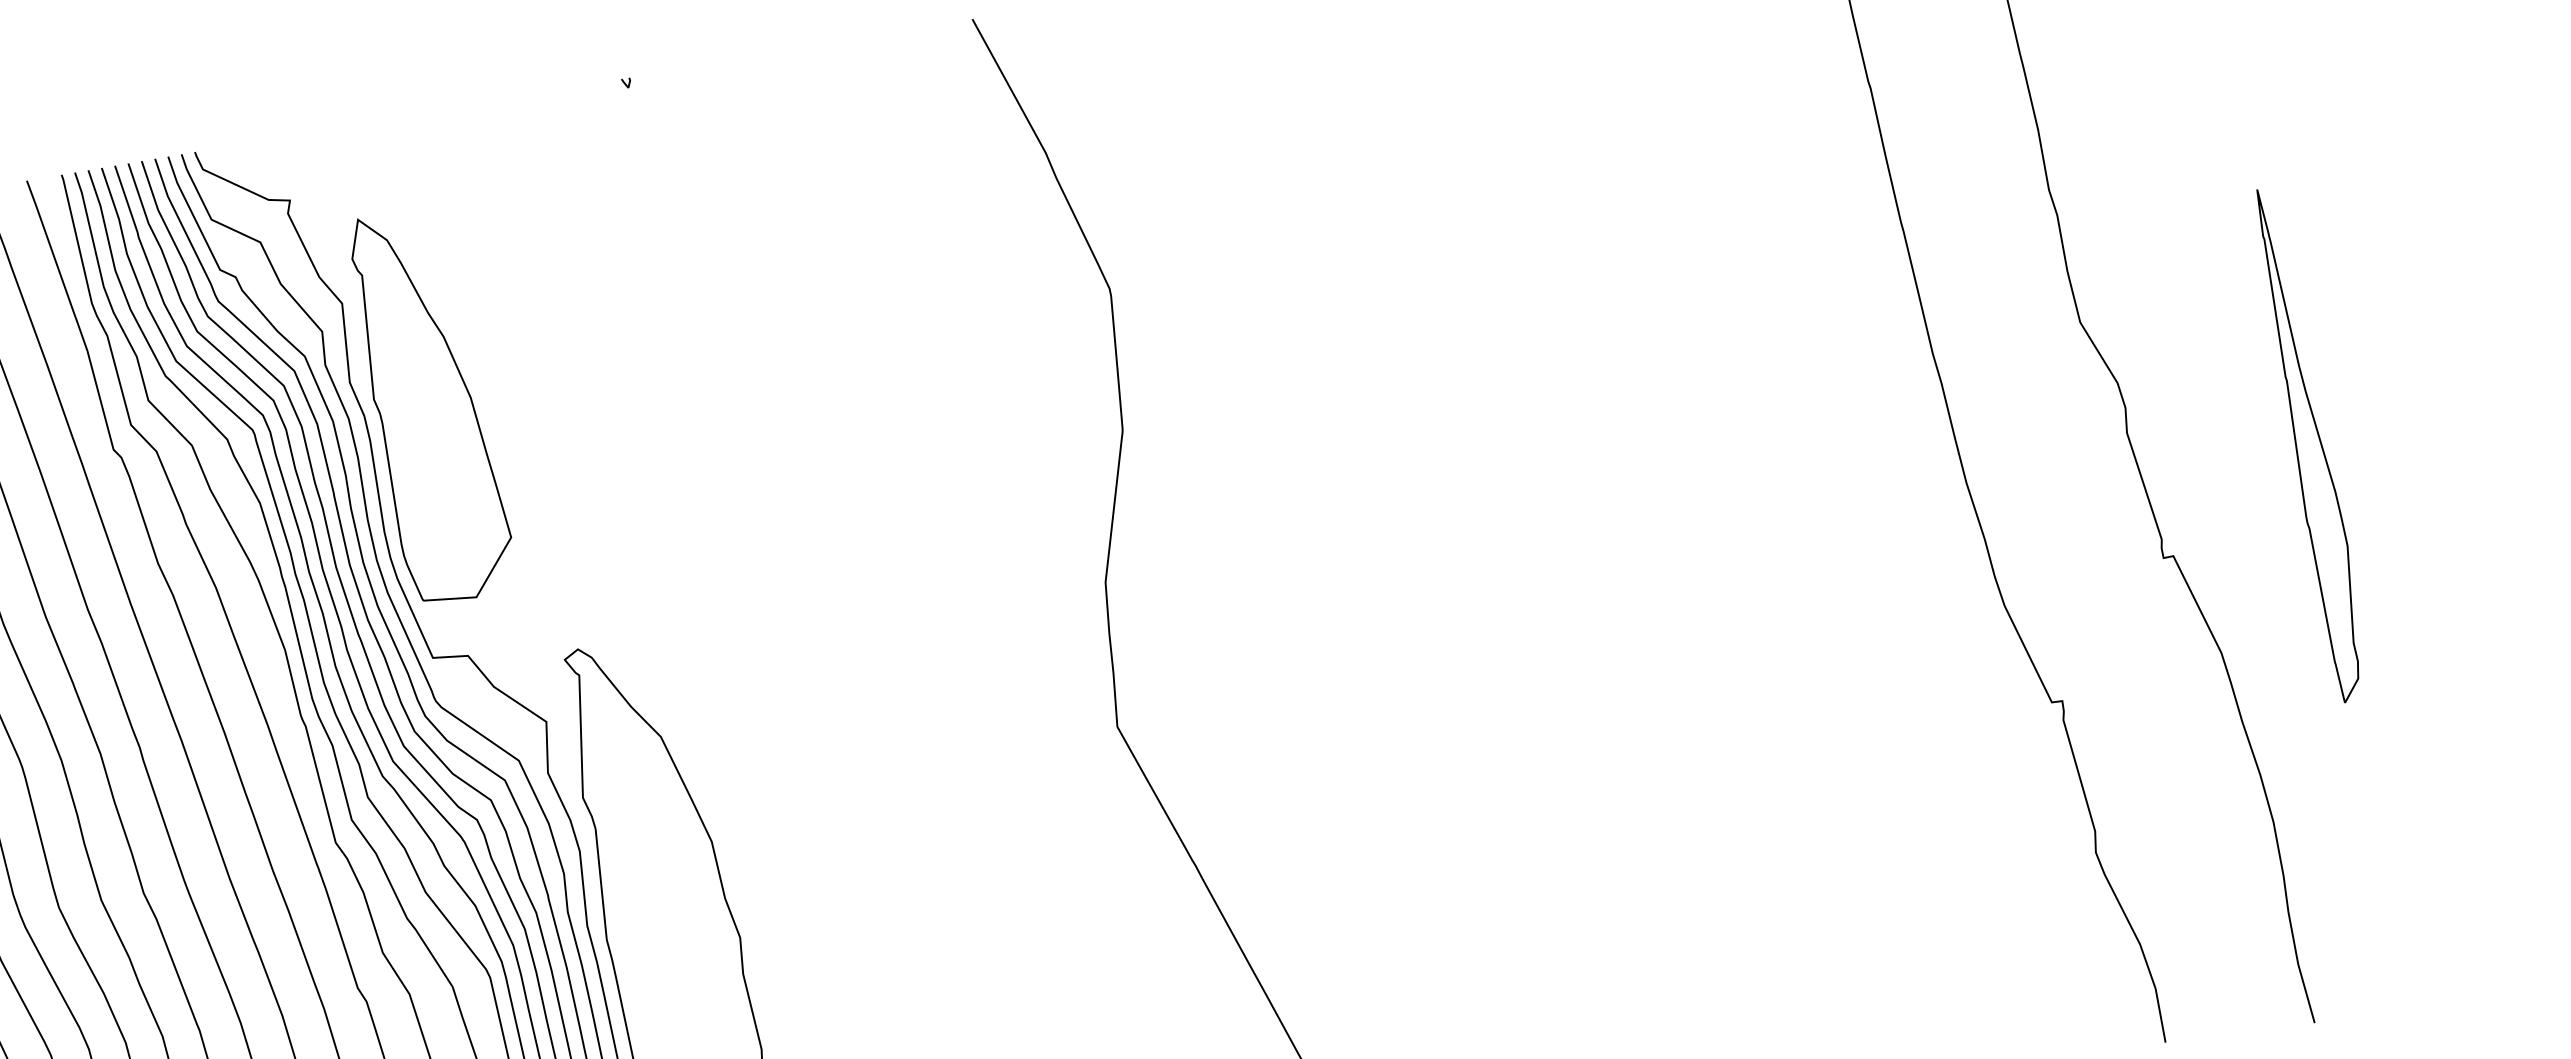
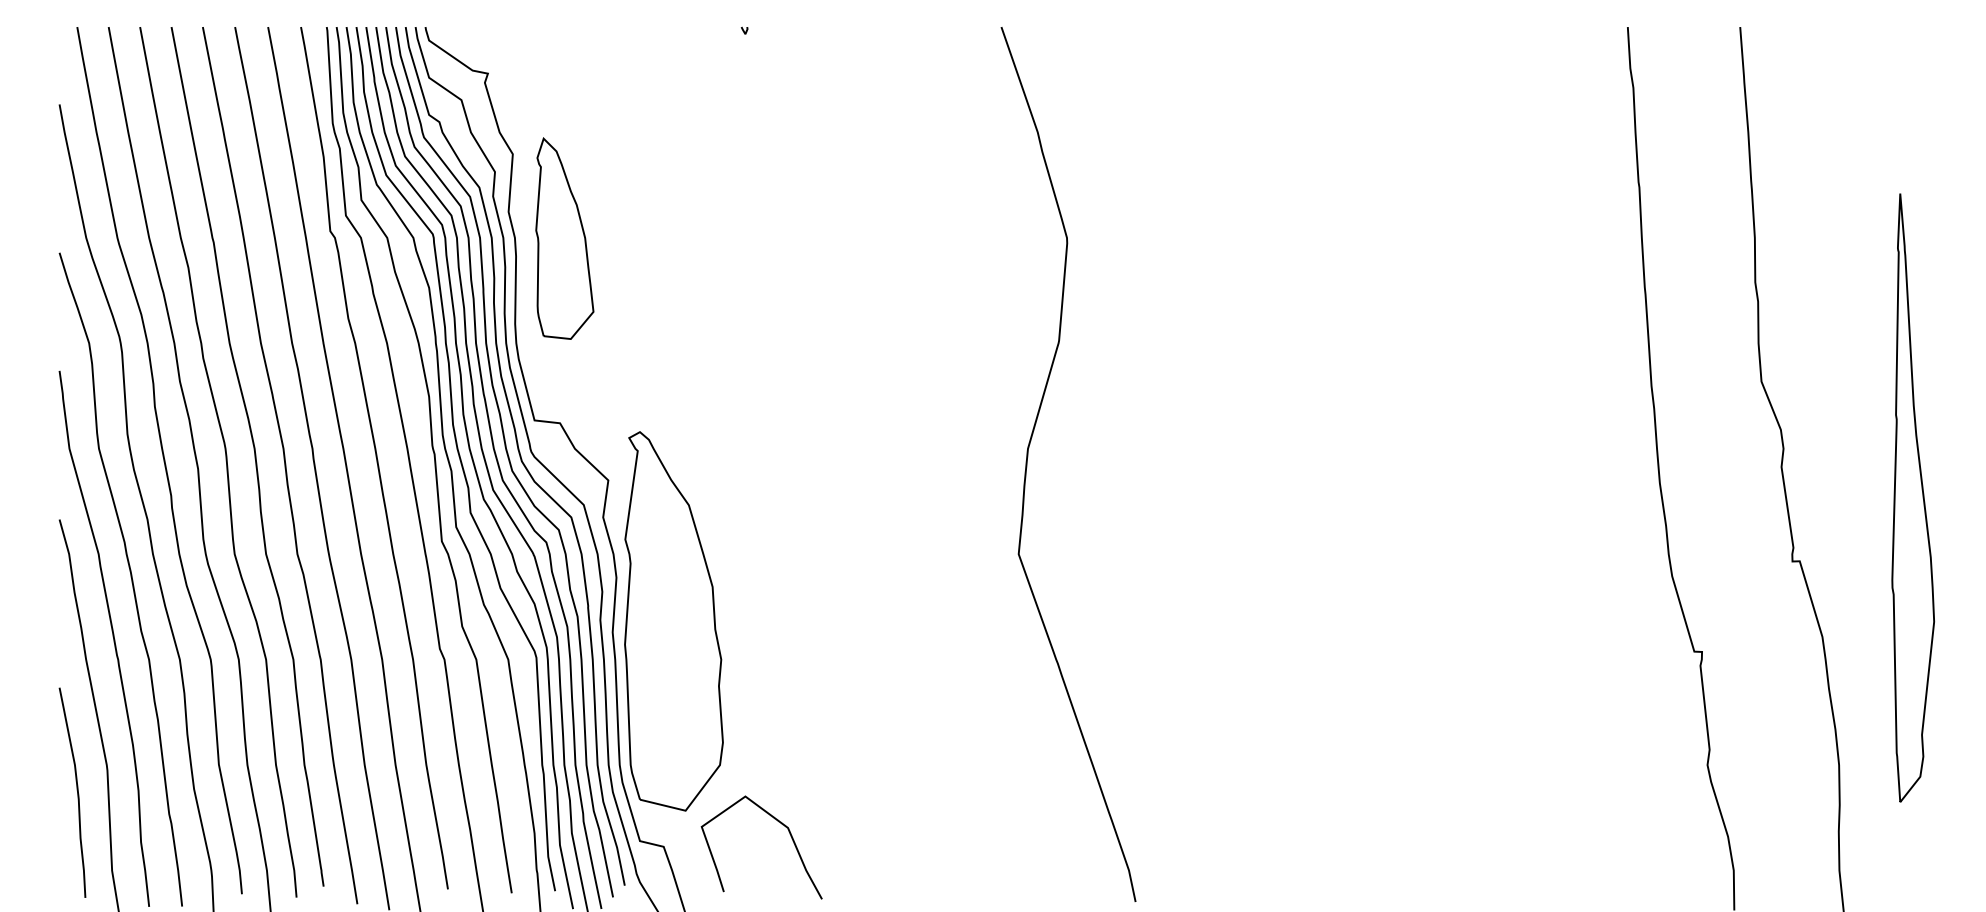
part: (431, 405) -> (564, 238), size x0.7
part: (2312, 443) -> (1913, 497), size x1.6

